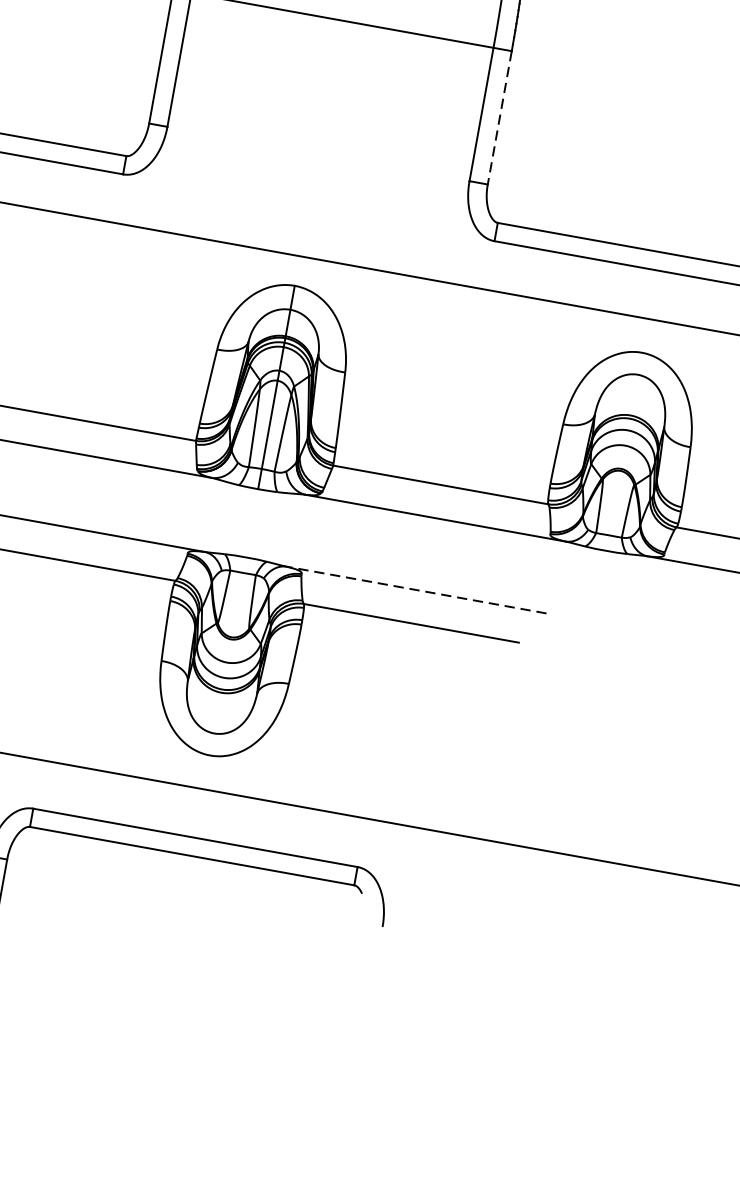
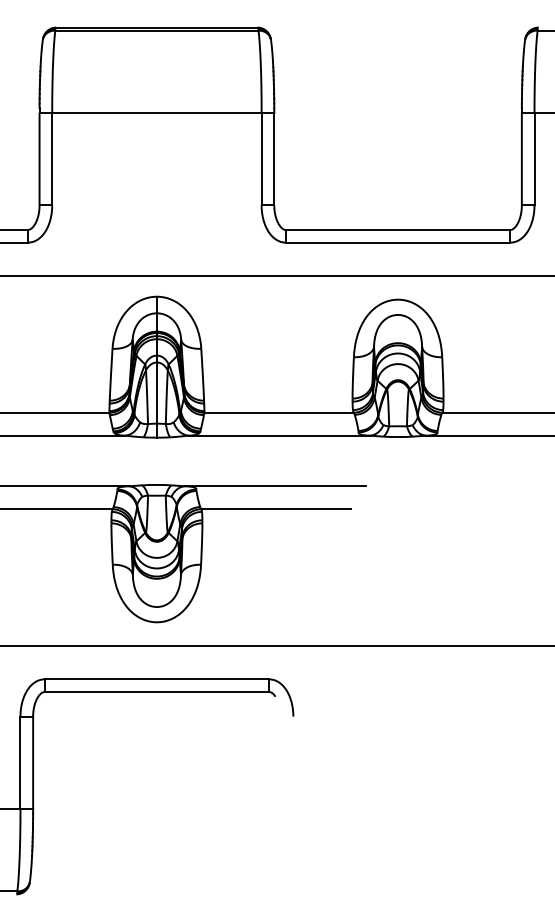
line: (499, 118) -> (274, 159), dashed -> solid
line: (415, 590) -> (274, 486), dashed -> solid

